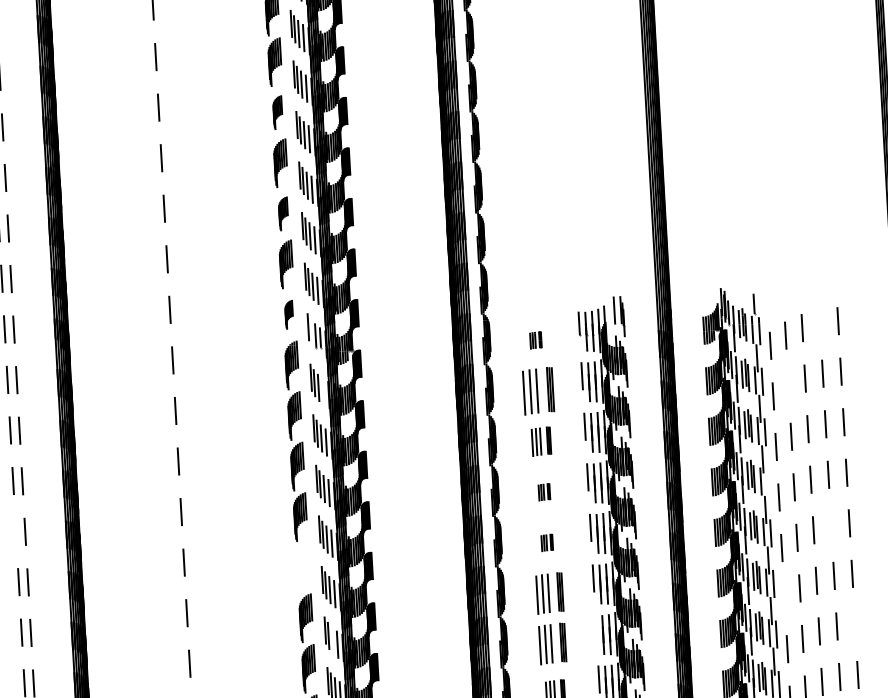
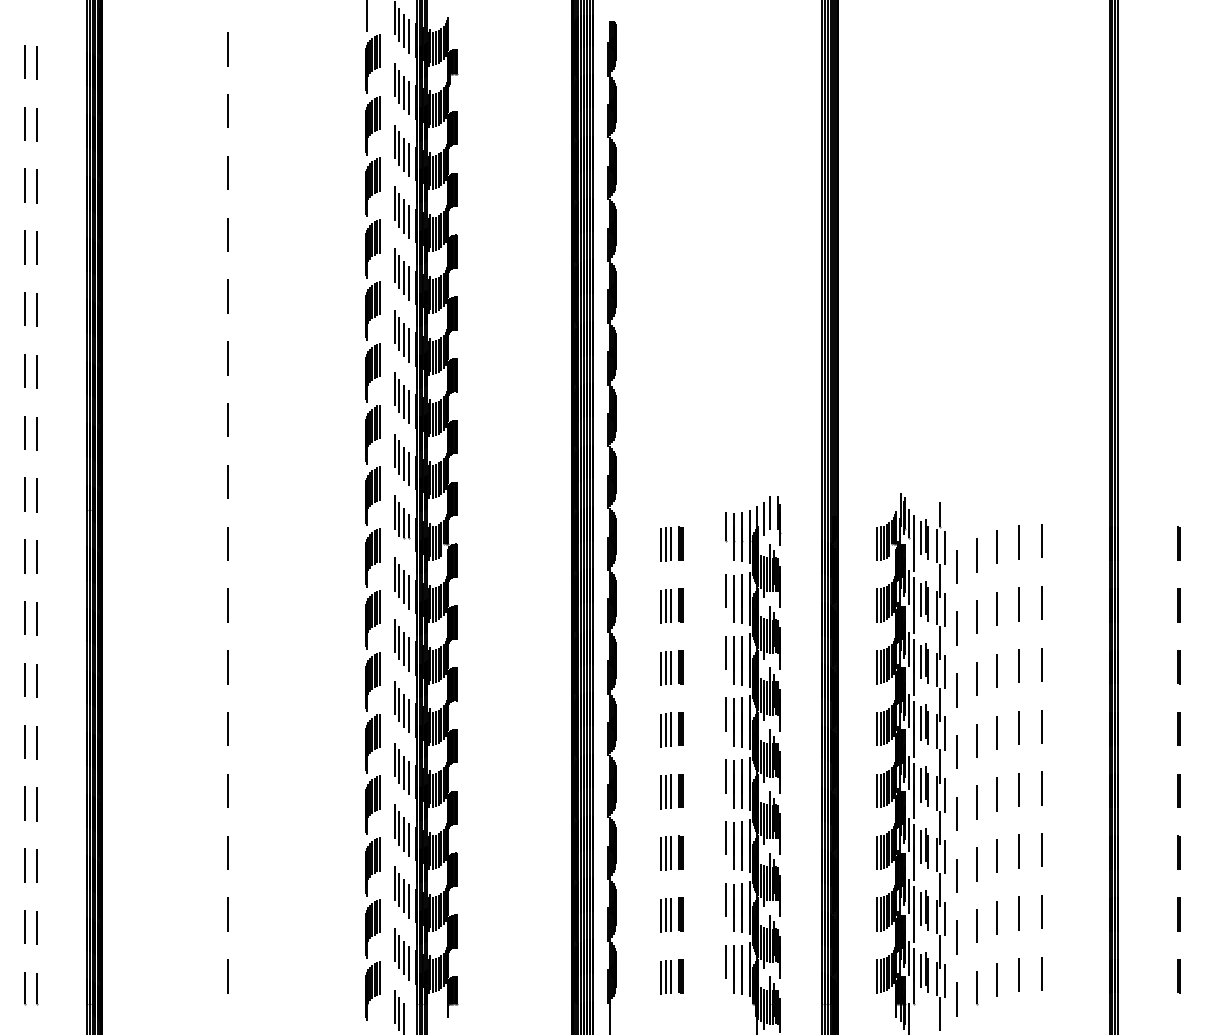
part: (277, 112) -> (372, 248), size x1.43
part: (283, 213) -> (372, 372), size x1.43
part: (288, 314) -> (372, 495), size x1.67
line: (609, 315) -> (763, 518), added
line: (820, 323) -> (1019, 542), added
line: (312, 332) -> (399, 519), added
part: (535, 339) -> (671, 543), size x1.67
line: (788, 385) -> (976, 616), added
part: (538, 390) -> (671, 605), size x0.62
line: (323, 391) -> (409, 592), added
line: (768, 482) -> (945, 733), added
part: (544, 492) -> (671, 729), size x1.67
line: (830, 525) -> (1018, 789), added
line: (16, 531) -> (25, 741), added
part: (546, 542) -> (671, 791), size x1.67
part: (302, 567) -> (372, 804), added
part: (549, 592) -> (671, 852), size x0.71
line: (784, 598) -> (957, 875), added
line: (855, 623) -> (1041, 911), added
line: (596, 628) -> (725, 899), added
line: (332, 640) -> (403, 896), added
part: (552, 643) -> (671, 914), size x0.71

